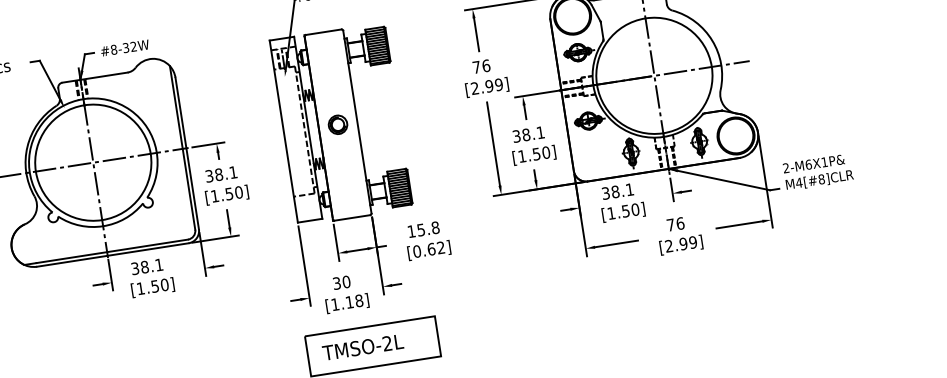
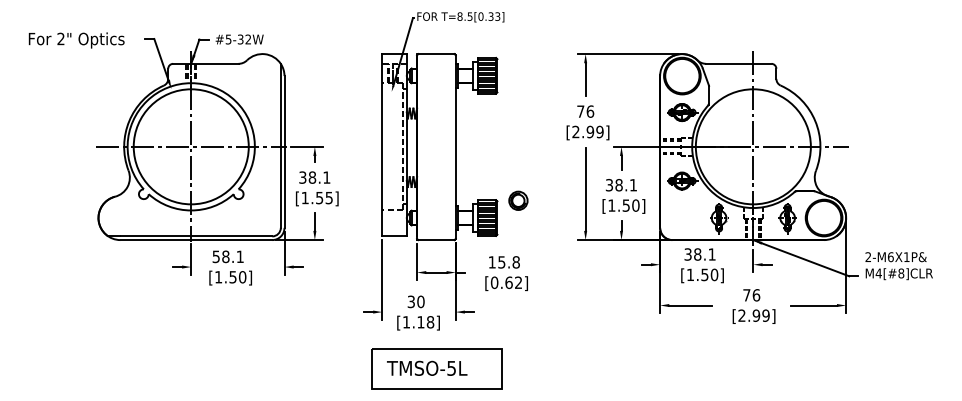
text: (113, 49) -> (228, 39), #8-32W -> #5-32W
part: (338, 124) -> (518, 200), moved
text: (238, 192) -> (328, 197), [1.50] -> [1.55]
text: (135, 268) -> (216, 256), 38.1 -> 58.1
text: (387, 342) -> (451, 367), TMSO-2L -> TMSO-5L

